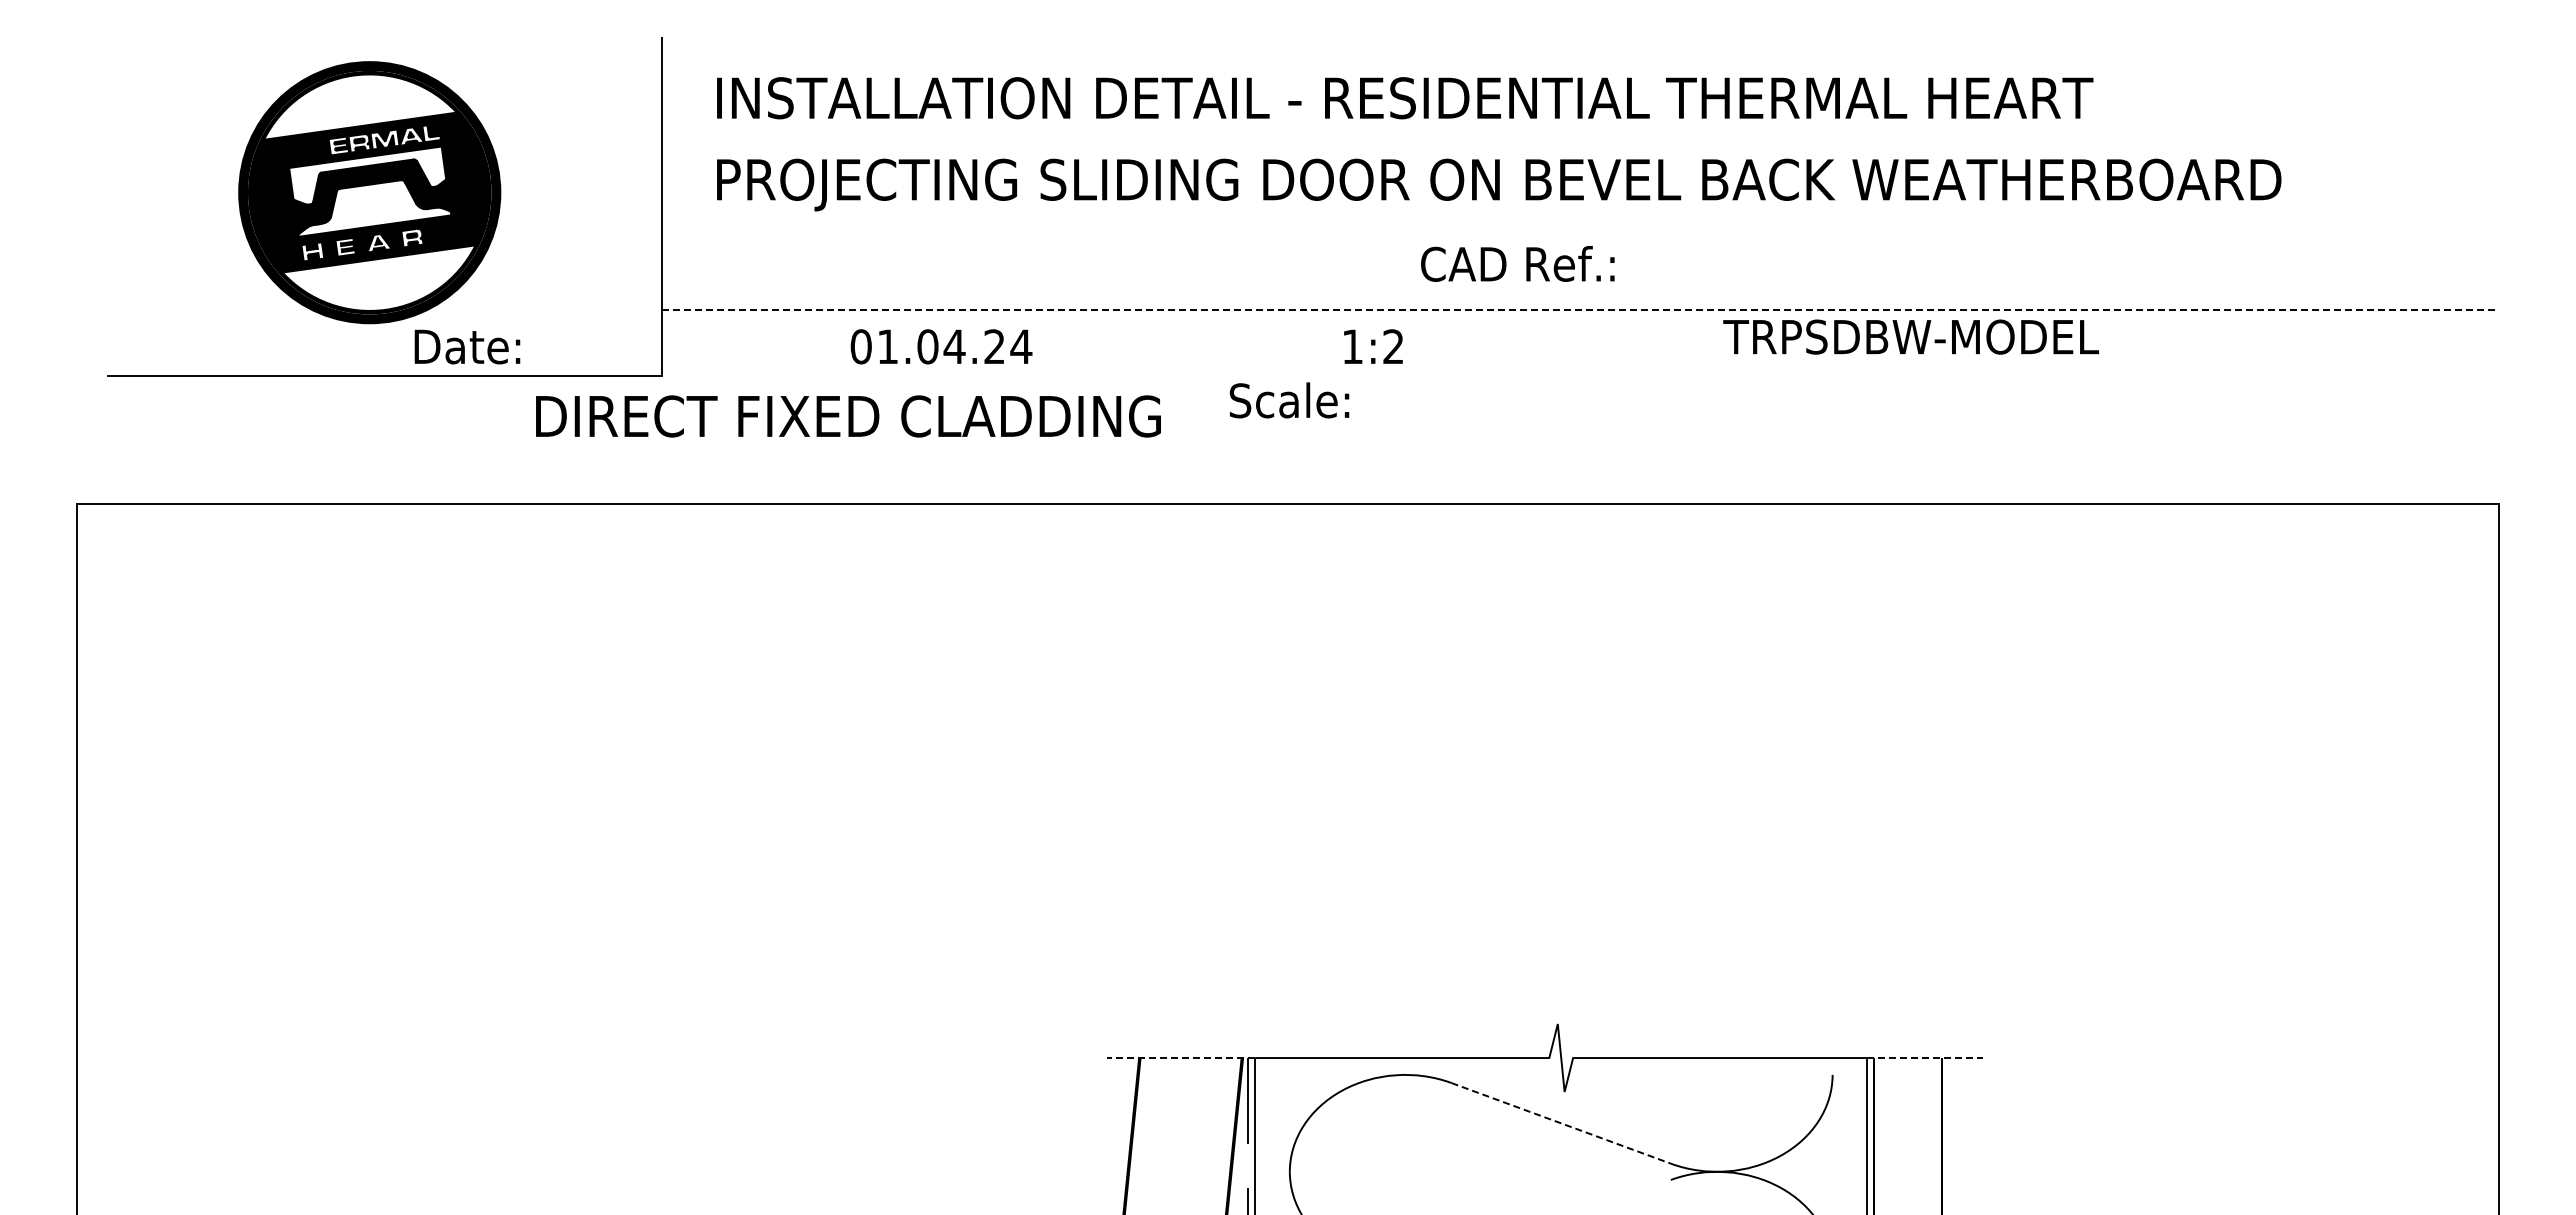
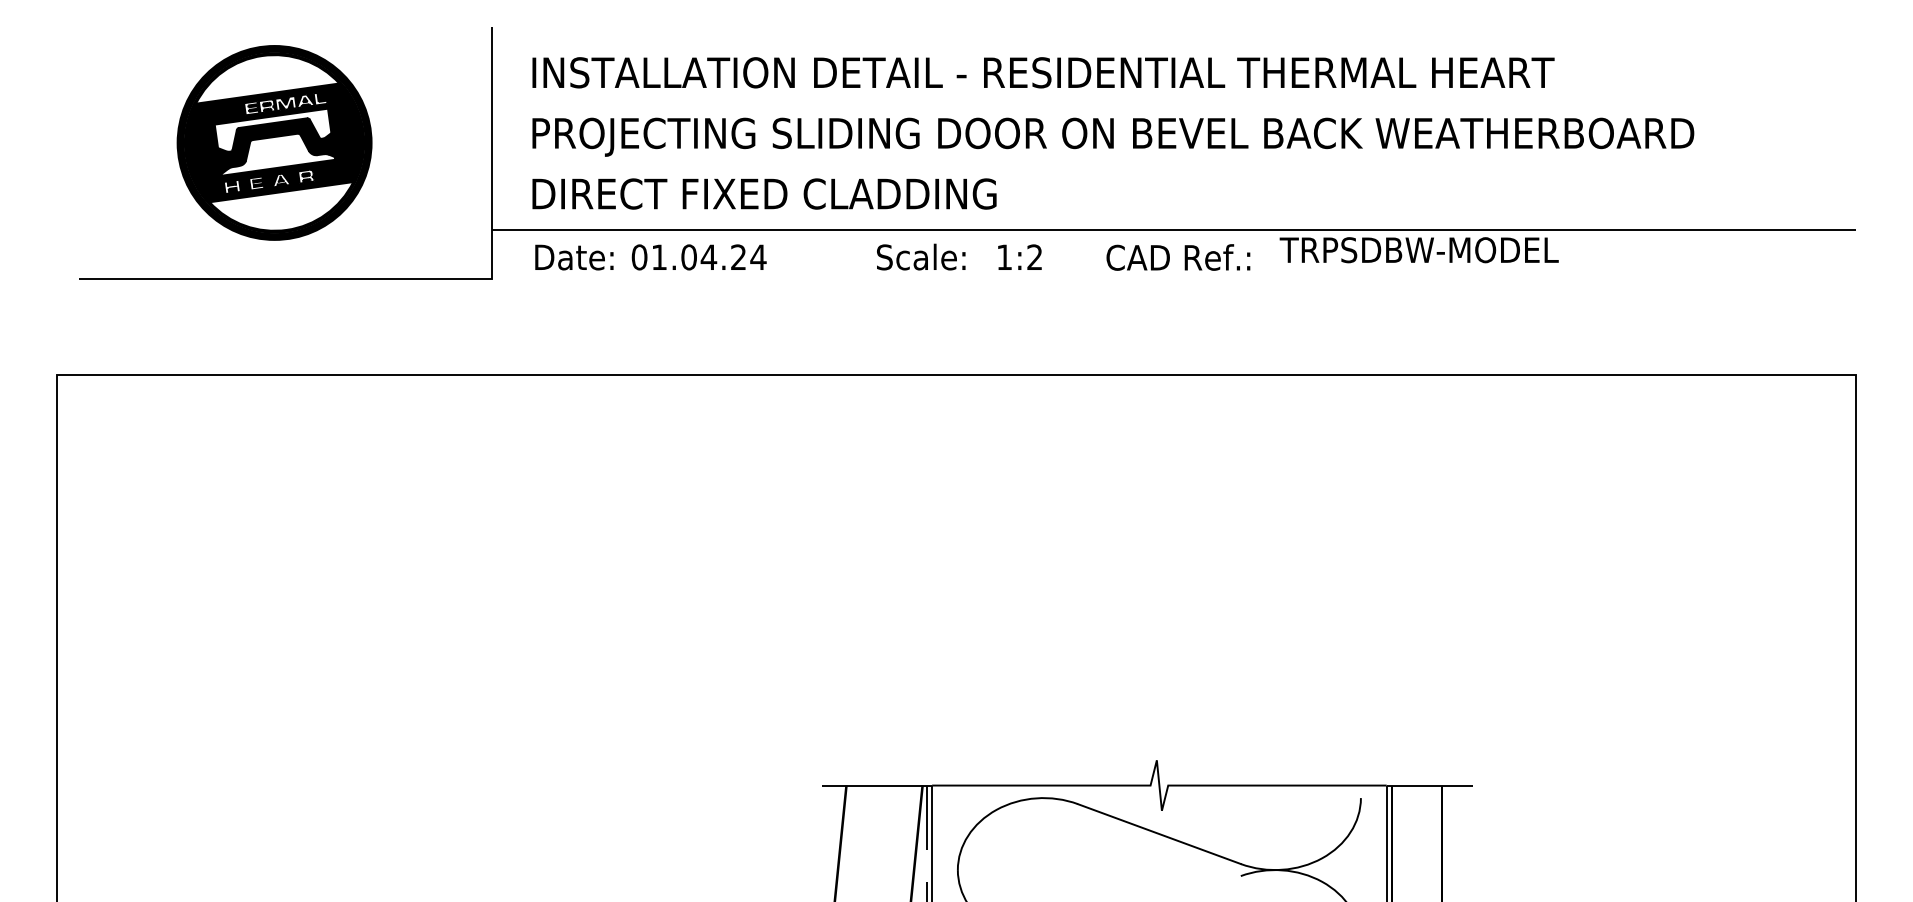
text: (1517, 263) -> (1178, 257), moved
line: (1580, 309) -> (1173, 229), dashed -> solid
text: (467, 346) -> (574, 257), moved
text: (1289, 400) -> (921, 257), moved
text: (848, 416) -> (764, 194), moved
line: (1180, 1058) -> (876, 785), dashed -> solid
line: (1925, 1058) -> (1429, 785), dashed -> solid
line: (1561, 1123) -> (1159, 834), dashed -> solid

